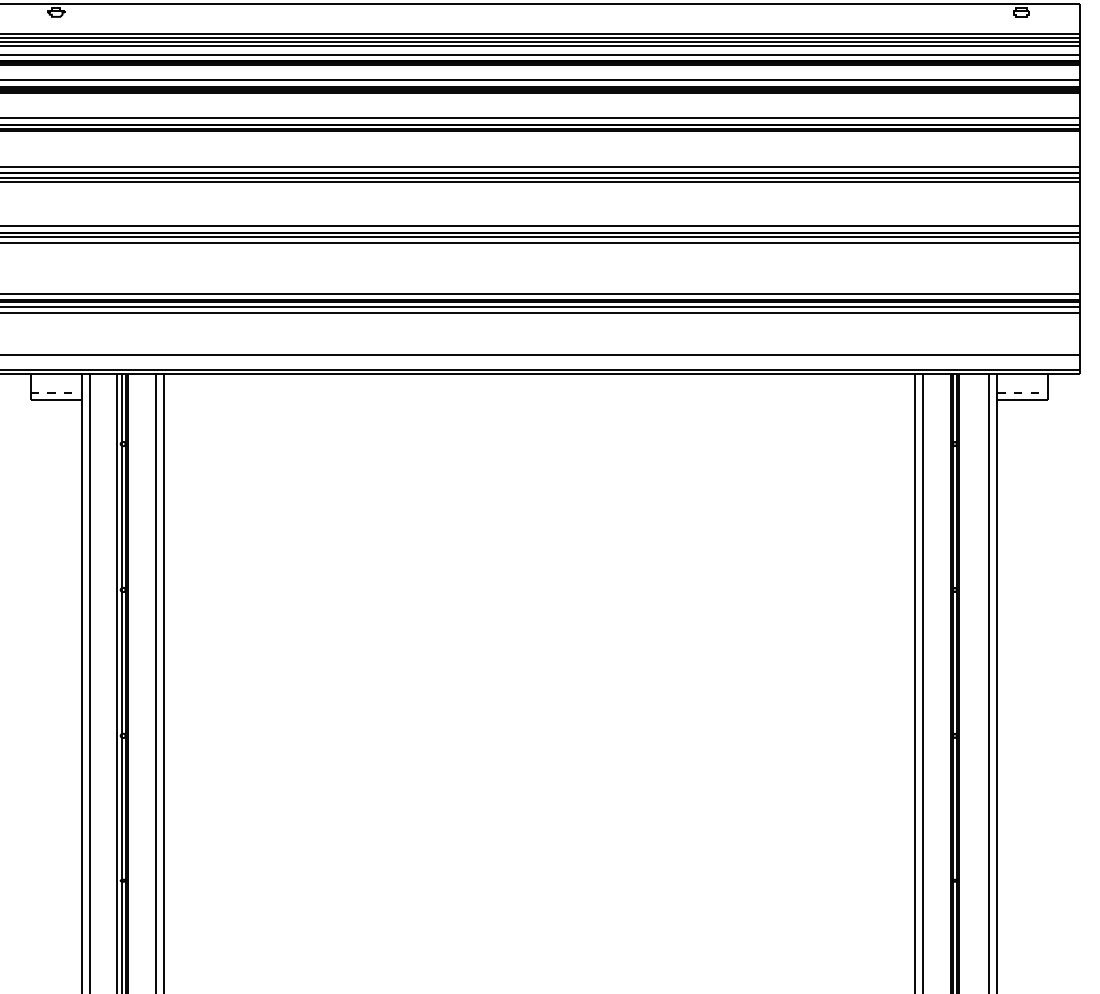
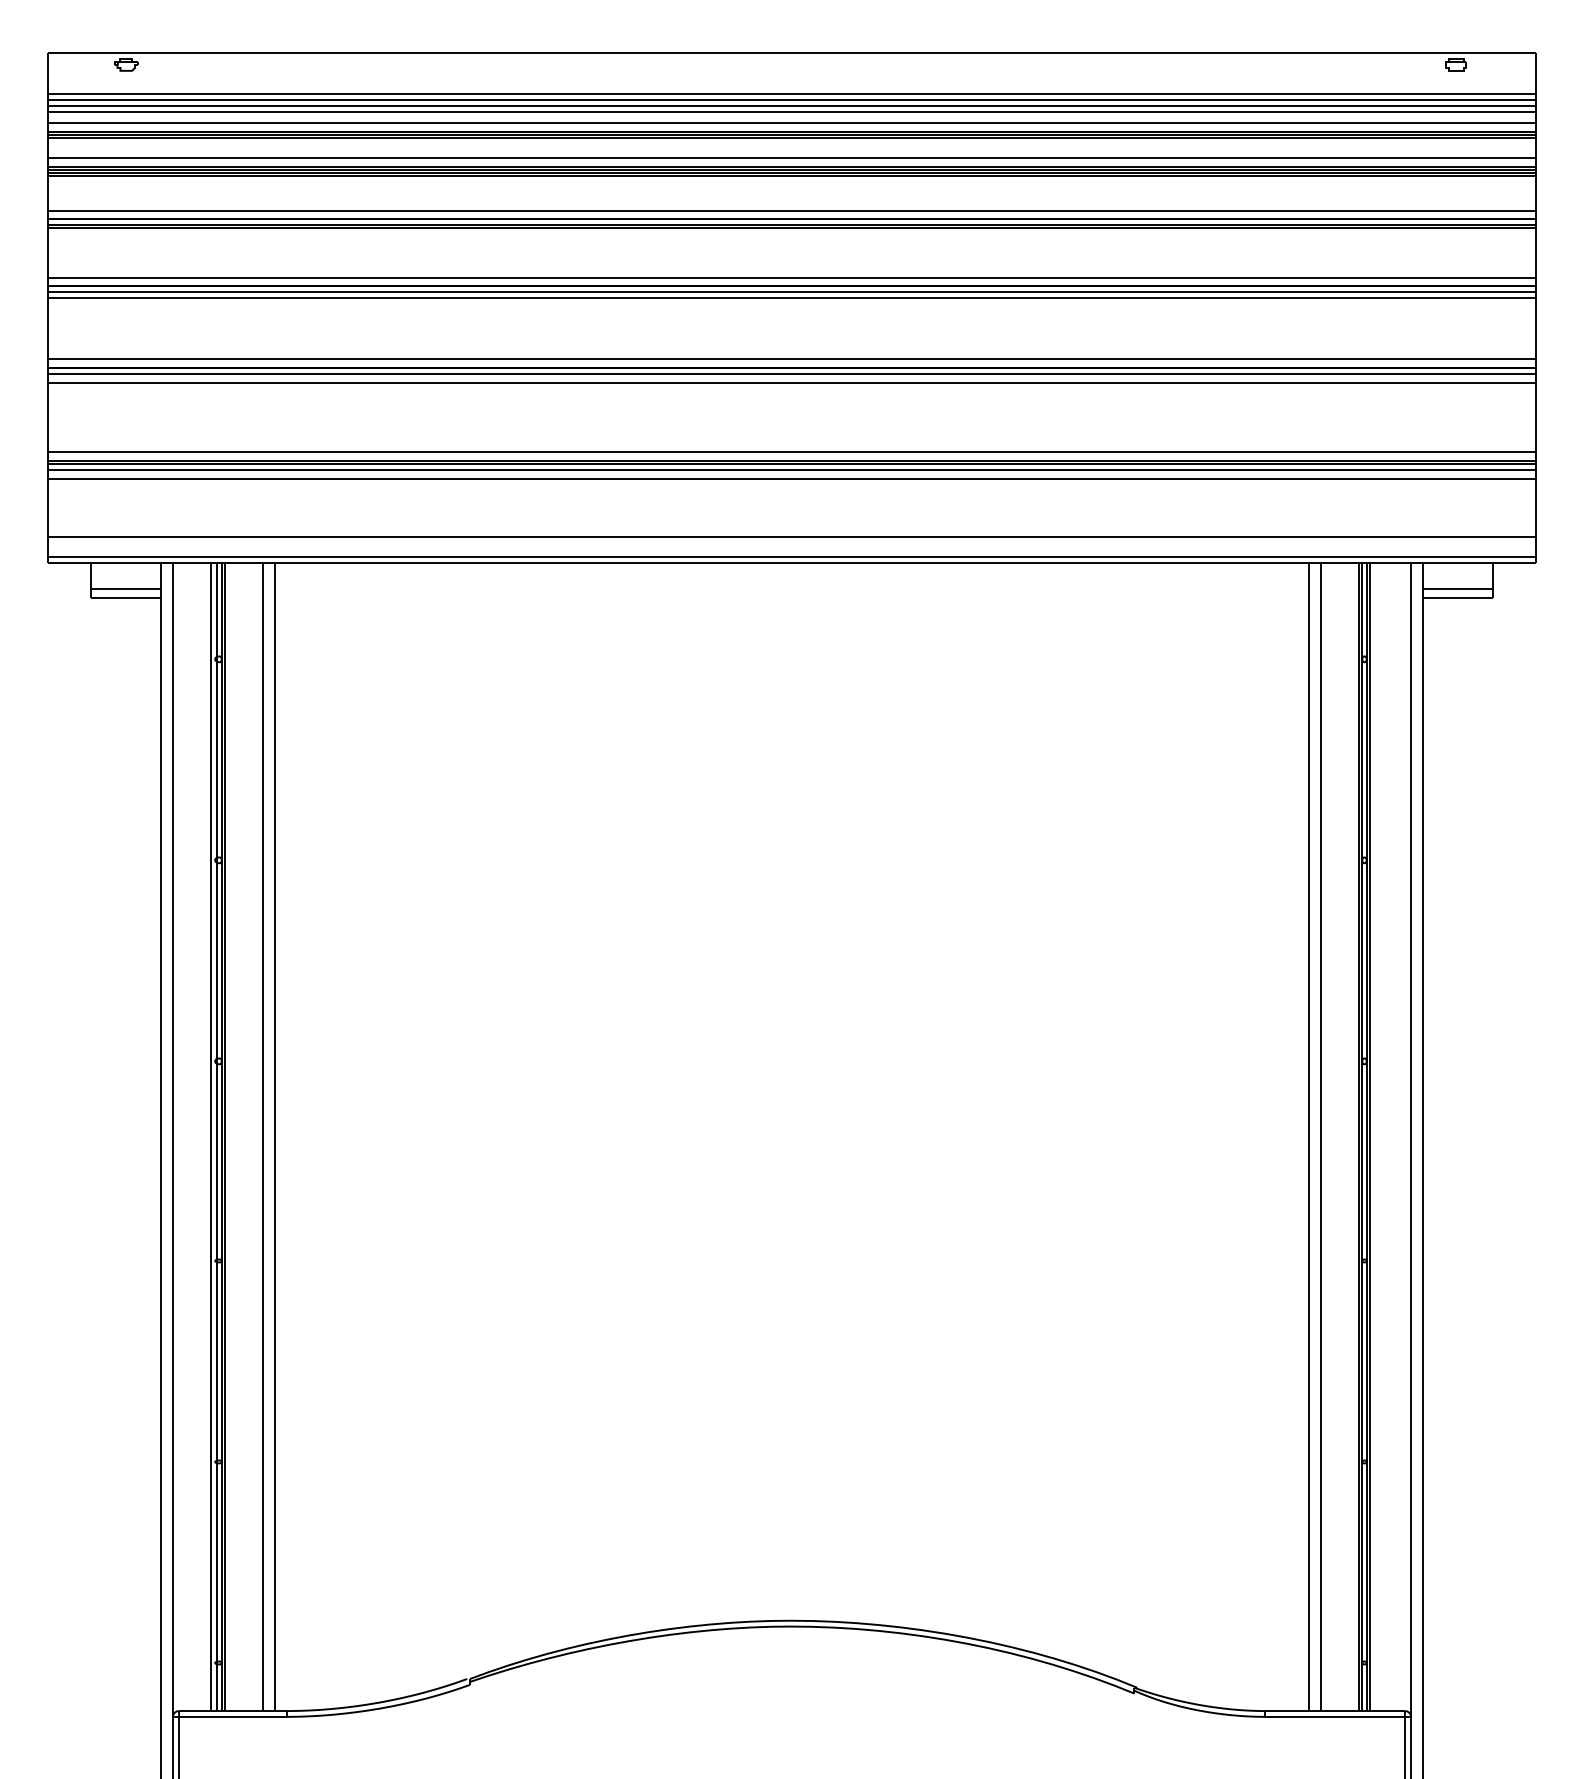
line: (56, 393) -> (126, 589), dashed -> solid
line: (1022, 393) -> (1457, 589), dashed -> solid

